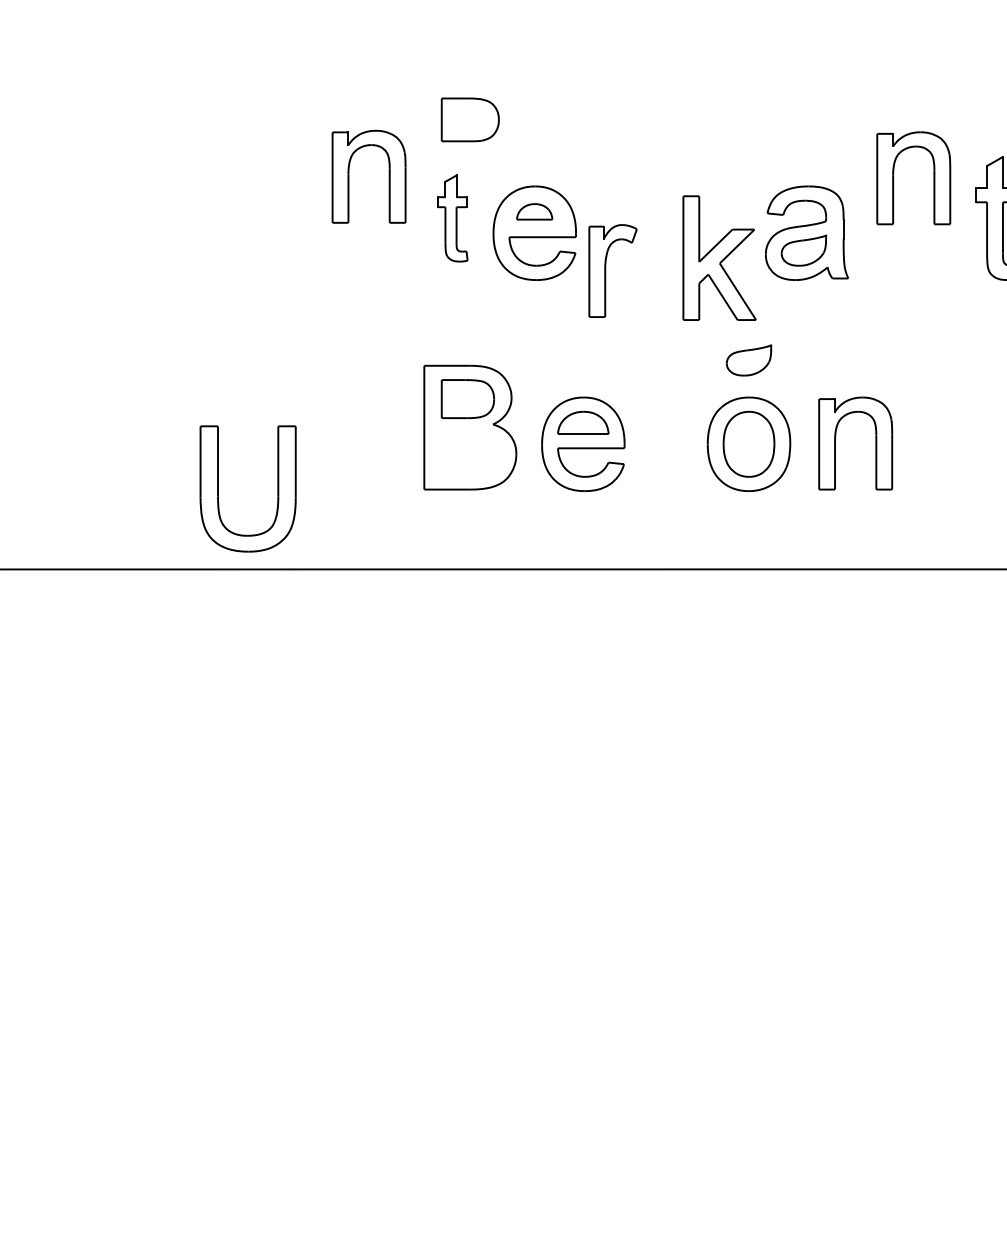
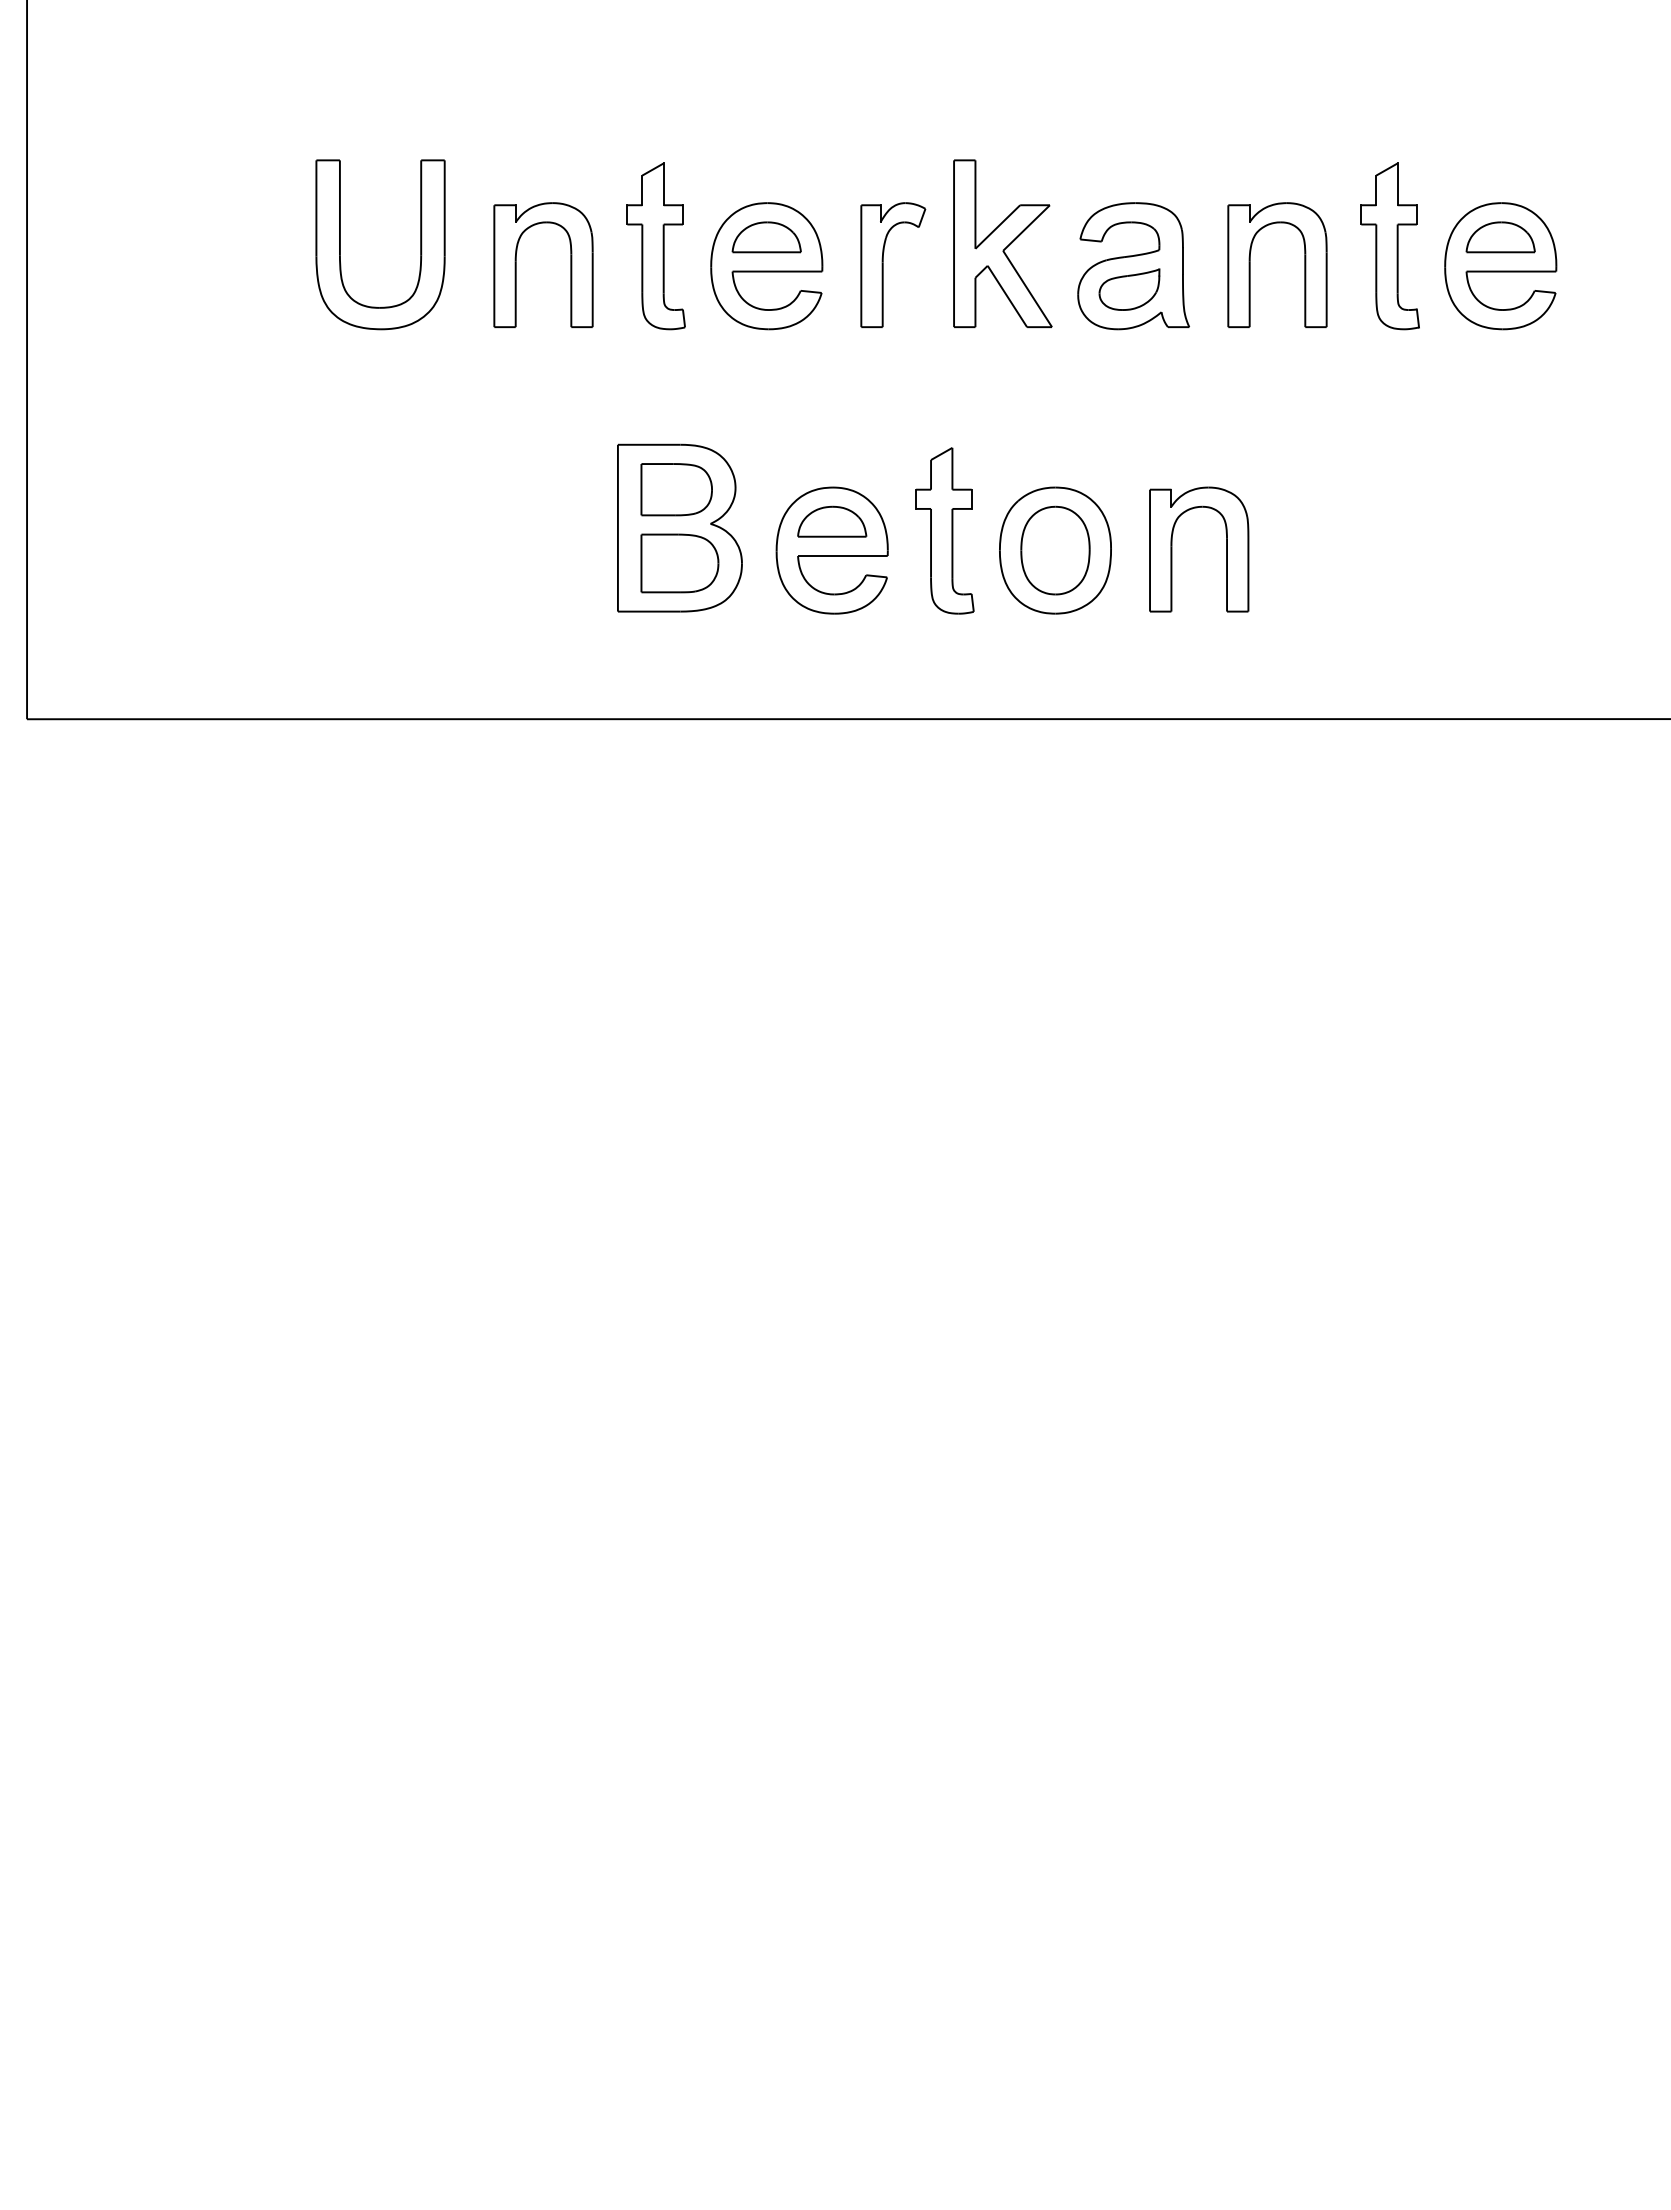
part: (470, 119) -> (679, 563), moved
part: (349, 177) -> (516, 265), moved
part: (893, 178) -> (1250, 265), moved
part: (534, 211) -> (766, 237), size x1.43
part: (452, 218) -> (655, 246), size x1.43
part: (719, 257) -> (1002, 243), moved
part: (605, 271) -> (883, 265), moved
part: (749, 360) -> (1055, 437), removed
part: (666, 429) -> (944, 530), added
part: (218, 488) -> (340, 244), moved

